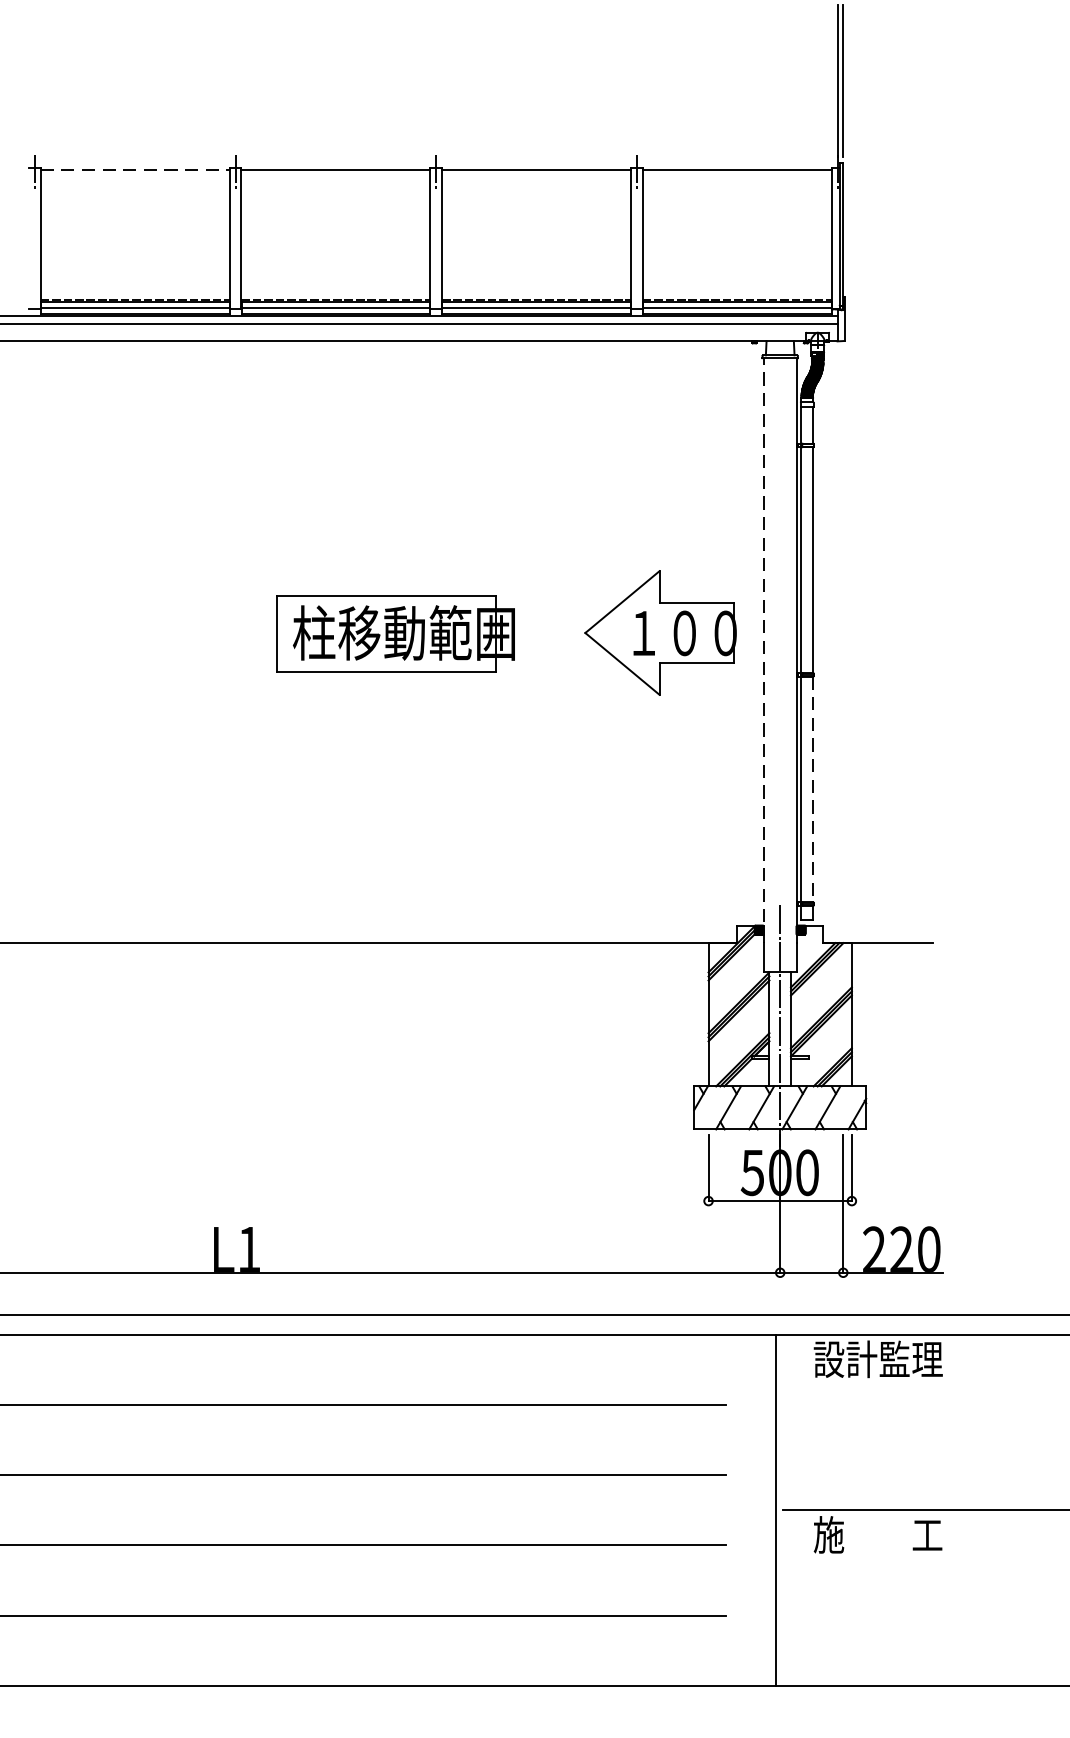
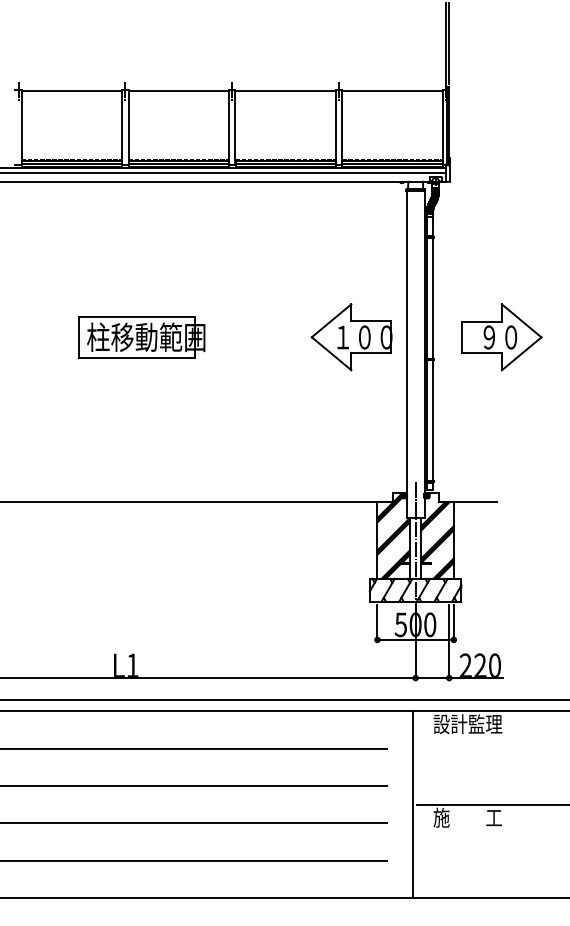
line: (136, 169) -> (72, 90), dashed -> solid
part: (395, 633) -> (141, 337), moved
part: (941, 633) -> (501, 337), added
line: (763, 650) -> (406, 346), dashed -> solid
line: (813, 791) -> (433, 421), dashed -> solid

